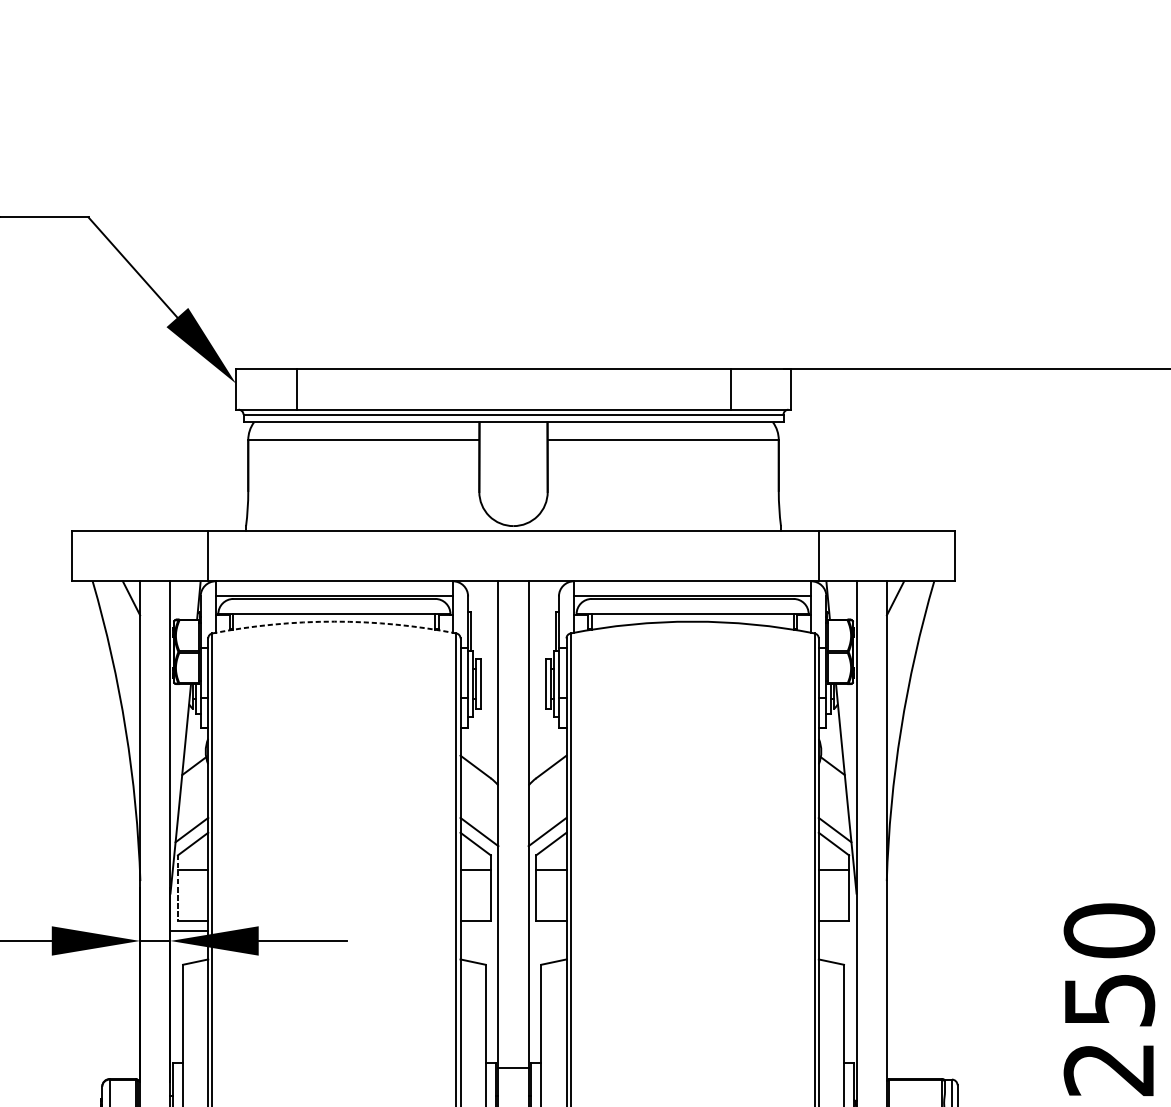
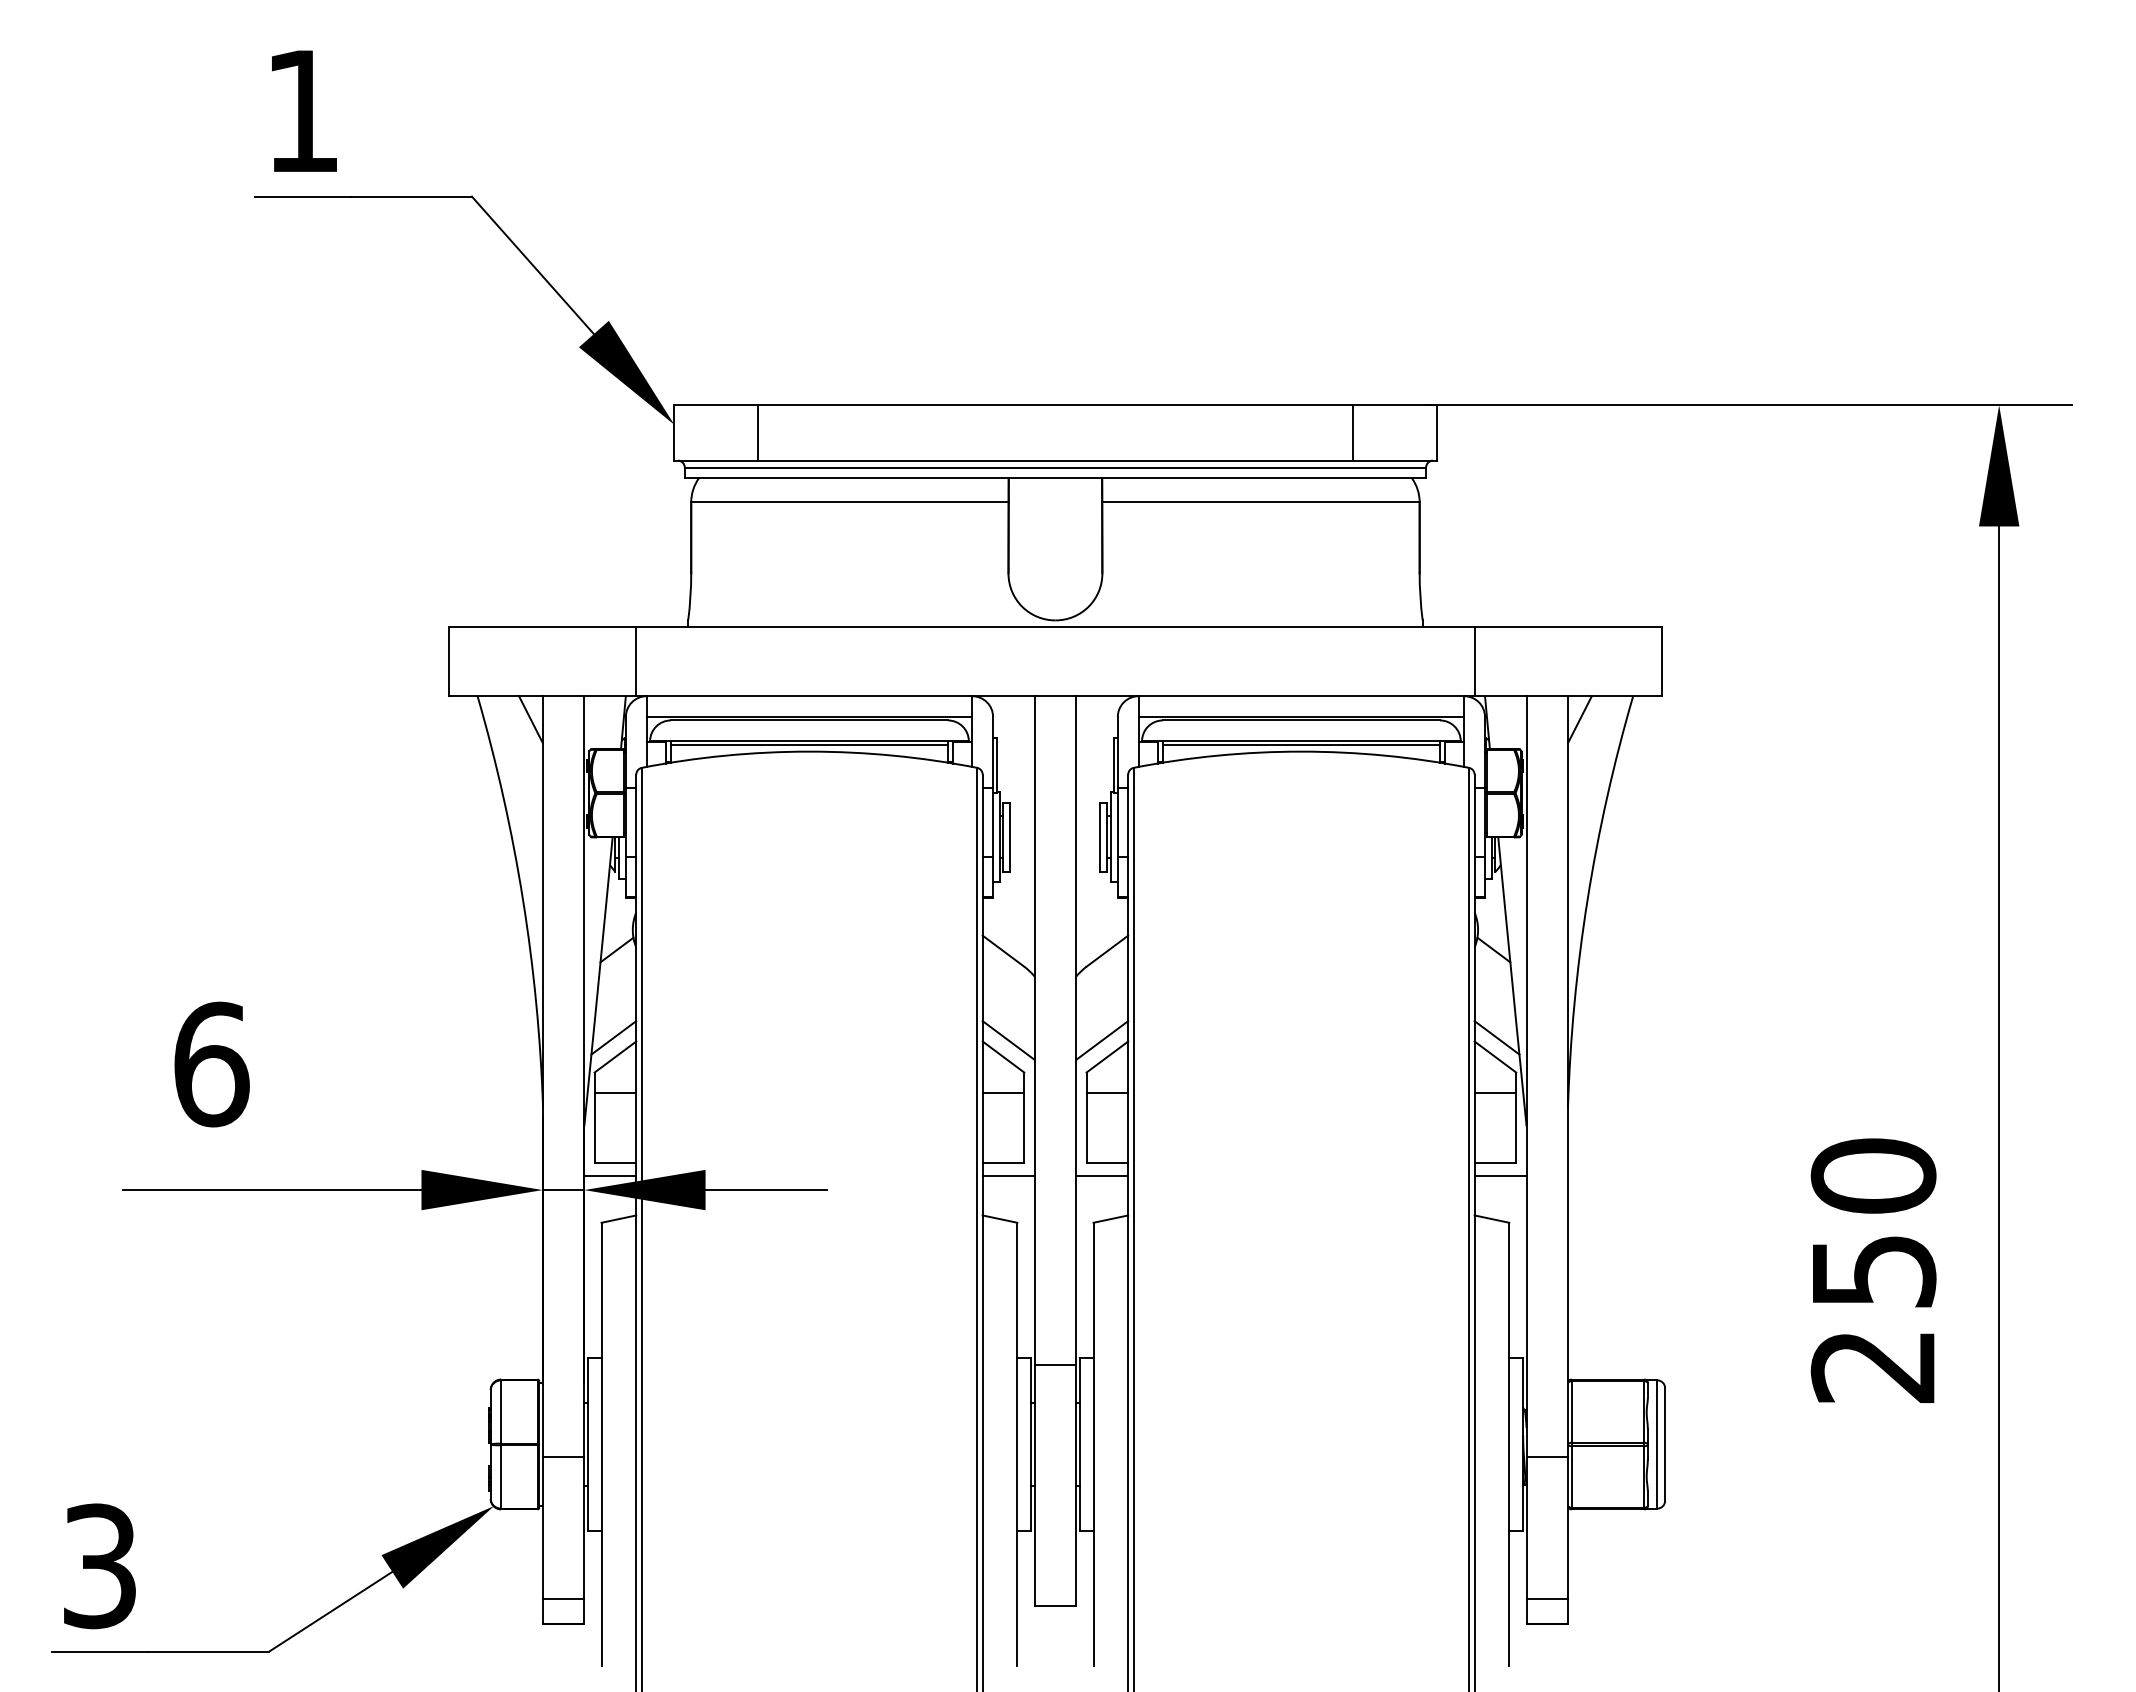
line: (334, 616) -> (809, 744), added
line: (691, 616) -> (1300, 744), added
arc: (334, 621) -> (809, 751), dashed -> solid
line: (177, 888) -> (594, 1118), dashed -> solid
line: (479, 930) -> (1008, 1175), added
line: (547, 930) -> (1102, 1175), added
line: (837, 930) -> (1500, 1175), added

